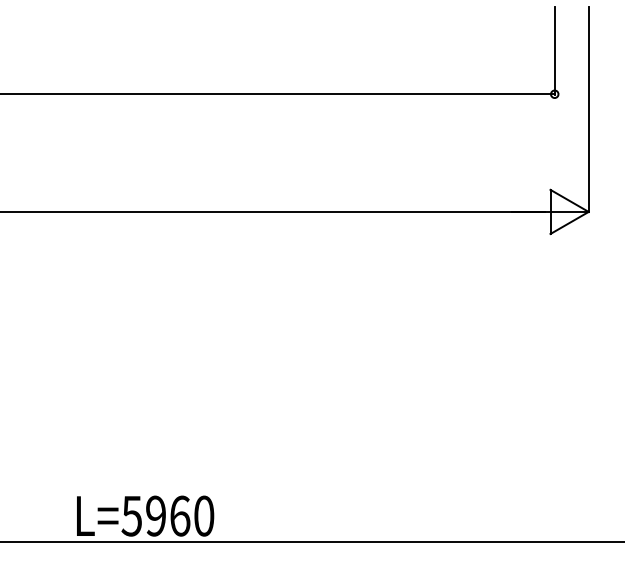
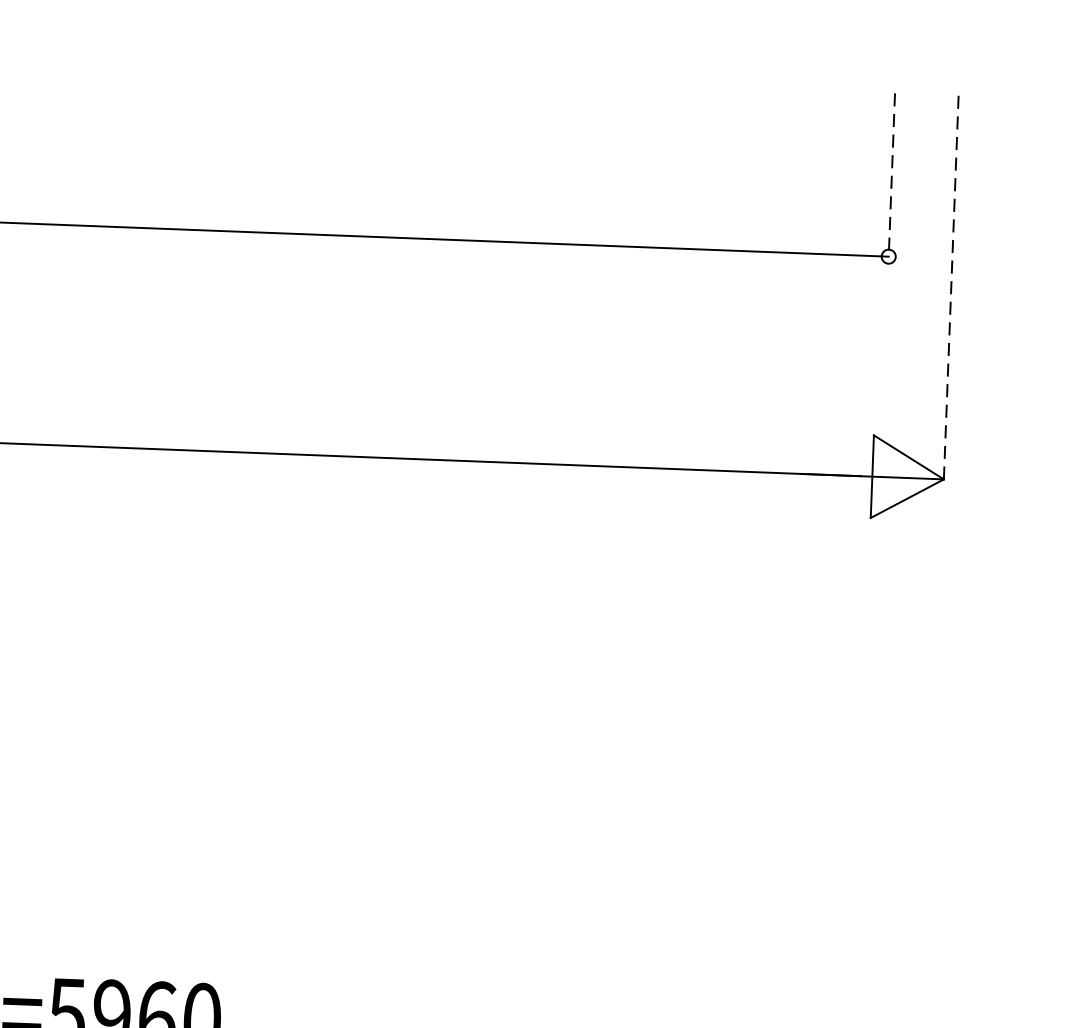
line: (554, 50) -> (891, 174), solid -> dashed
line: (588, 109) -> (950, 287), solid -> dashed

